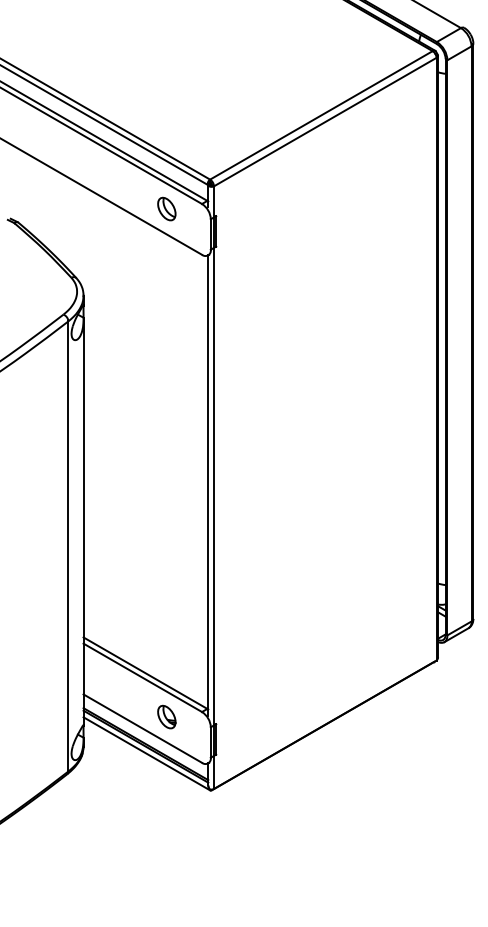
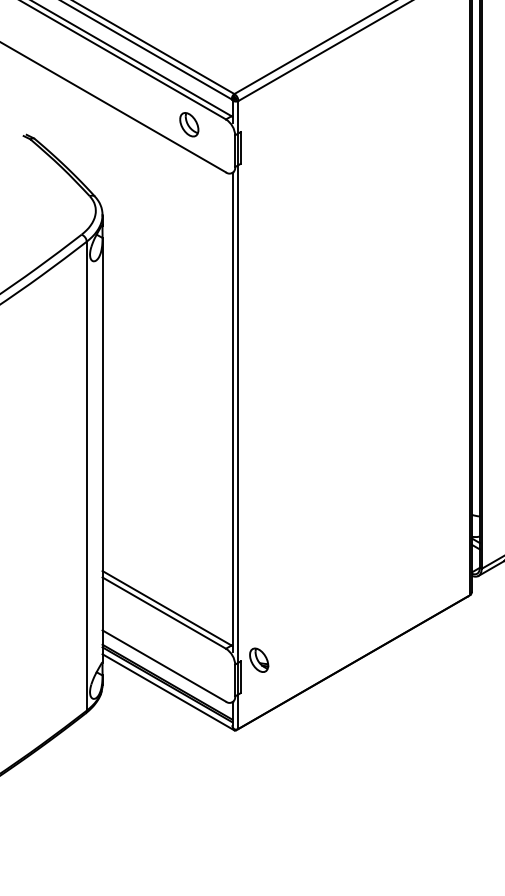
part: (166, 716) -> (258, 659), moved

